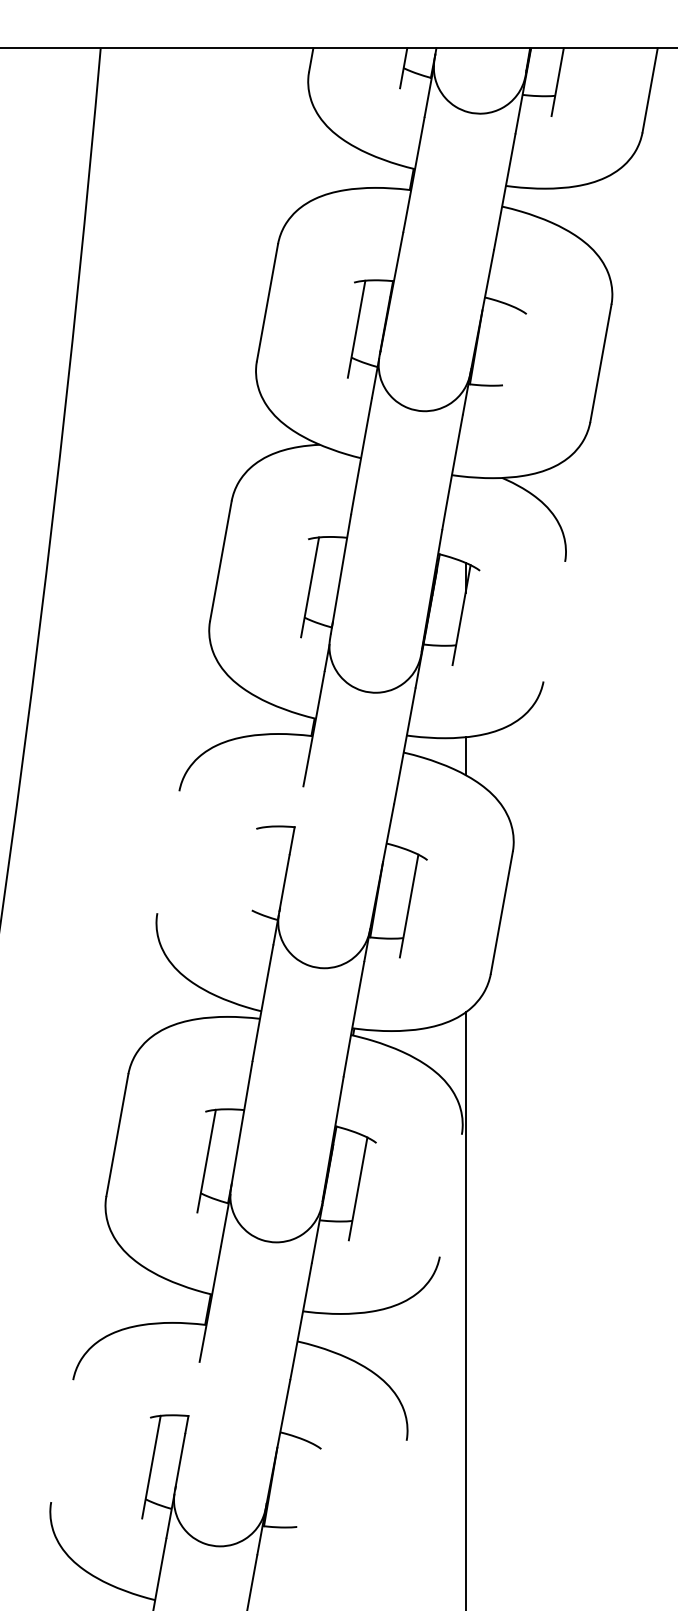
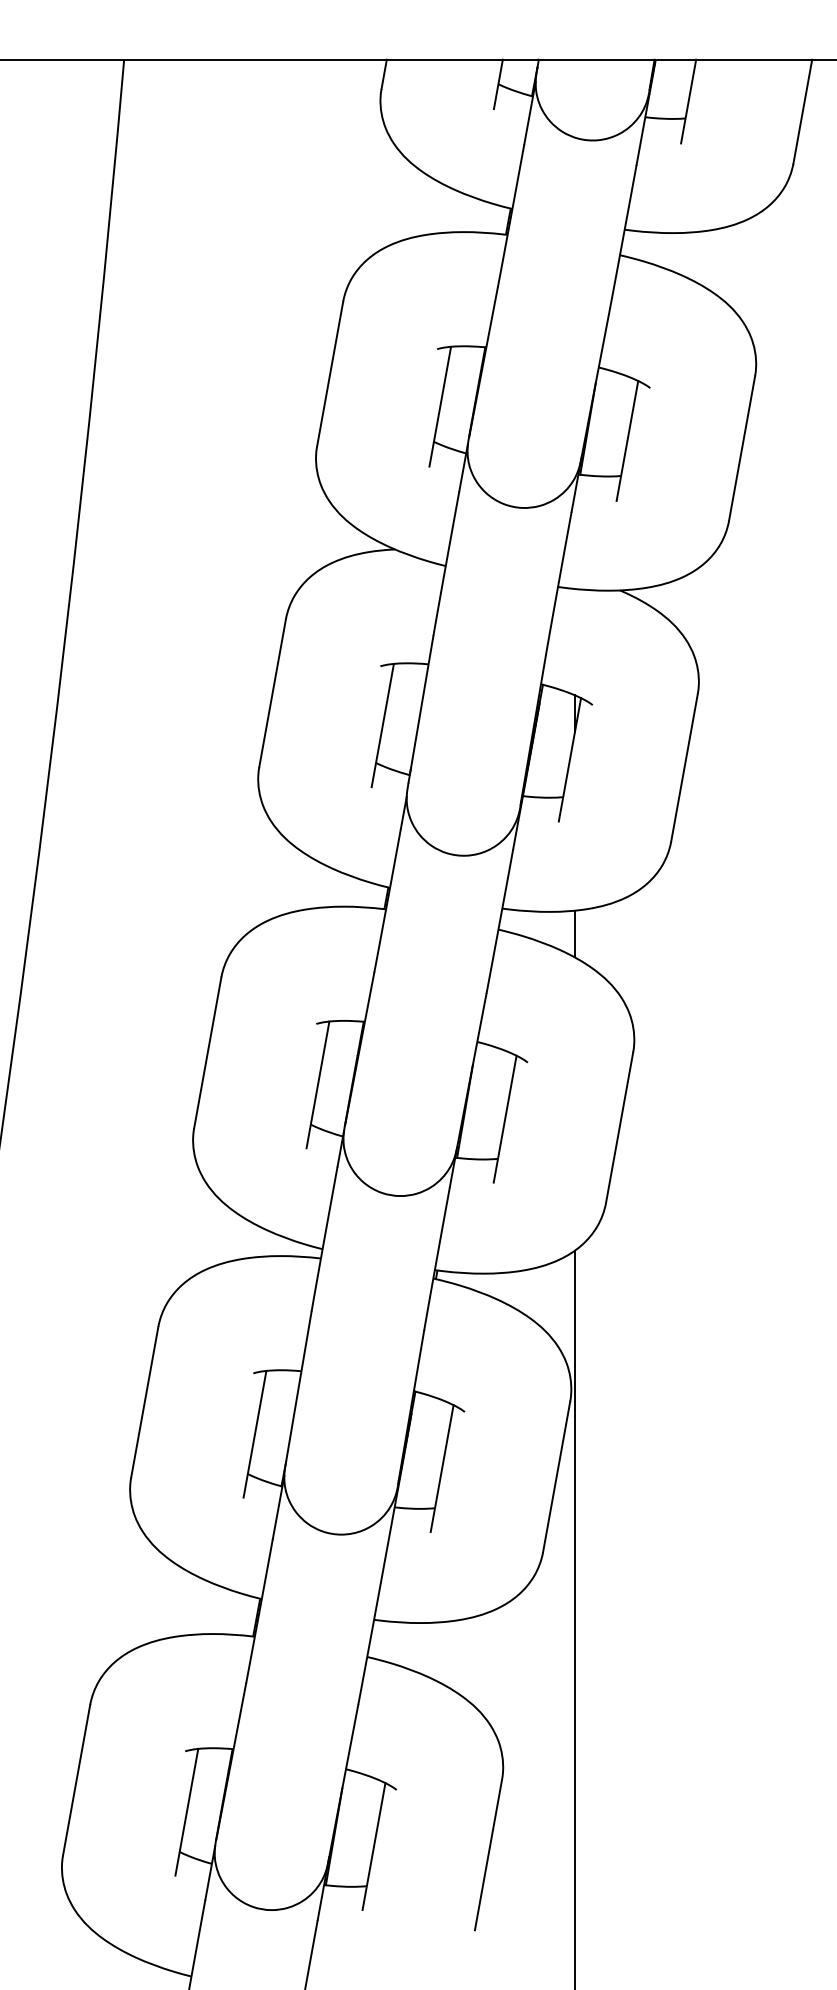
line: (507, 356) -> (626, 440), added
line: (554, 621) -> (684, 767), added
line: (291, 847) -> (359, 1046), added
line: (168, 852) -> (207, 1053), added
line: (257, 878) -> (317, 1085), added
line: (450, 1195) -> (556, 1476), added
line: (187, 1423) -> (231, 1758), added
line: (62, 1441) -> (76, 1780), added
line: (302, 1494) -> (373, 1846), added
line: (395, 1501) -> (488, 1854), added

